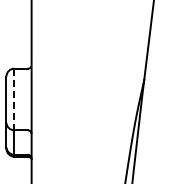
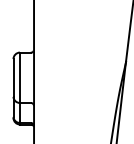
line: (14, 99) -> (20, 77), dashed -> solid

